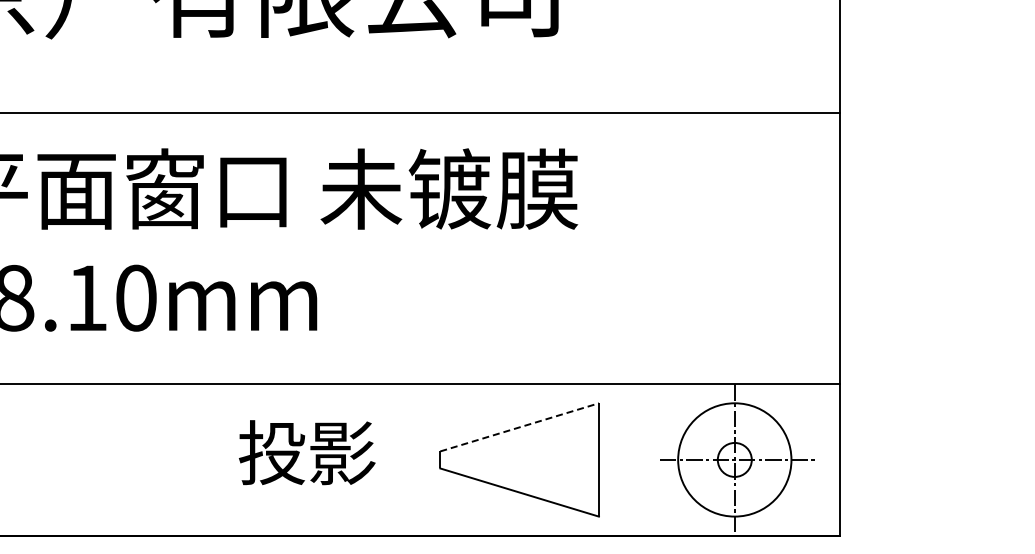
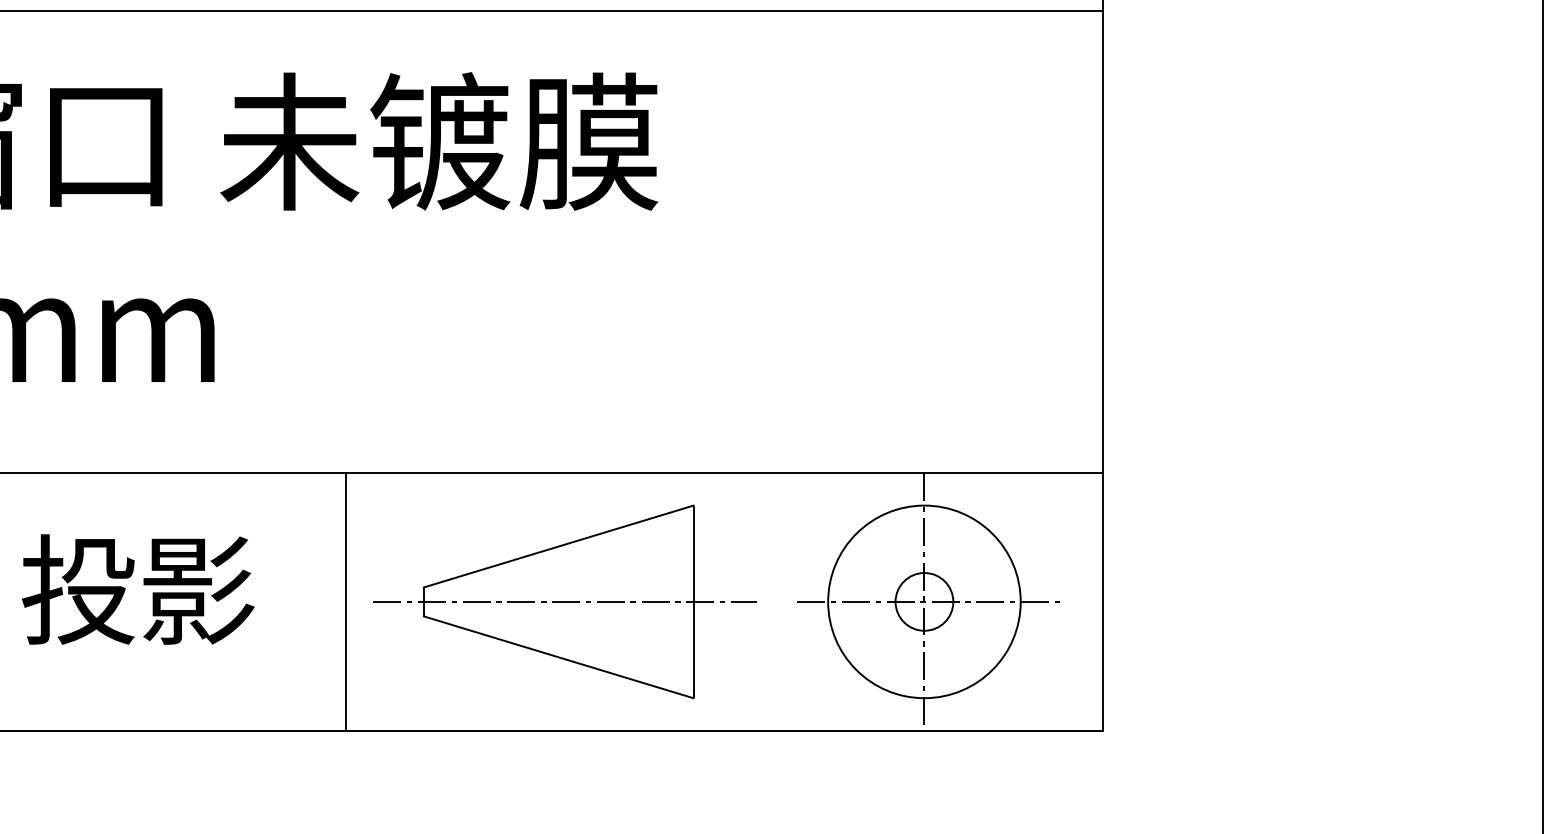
line: (519, 427) -> (558, 546), dashed -> solid
text: (307, 452) -> (138, 589), moved
line: (394, 459) -> (346, 601), added
line: (523, 459) -> (565, 601), added

